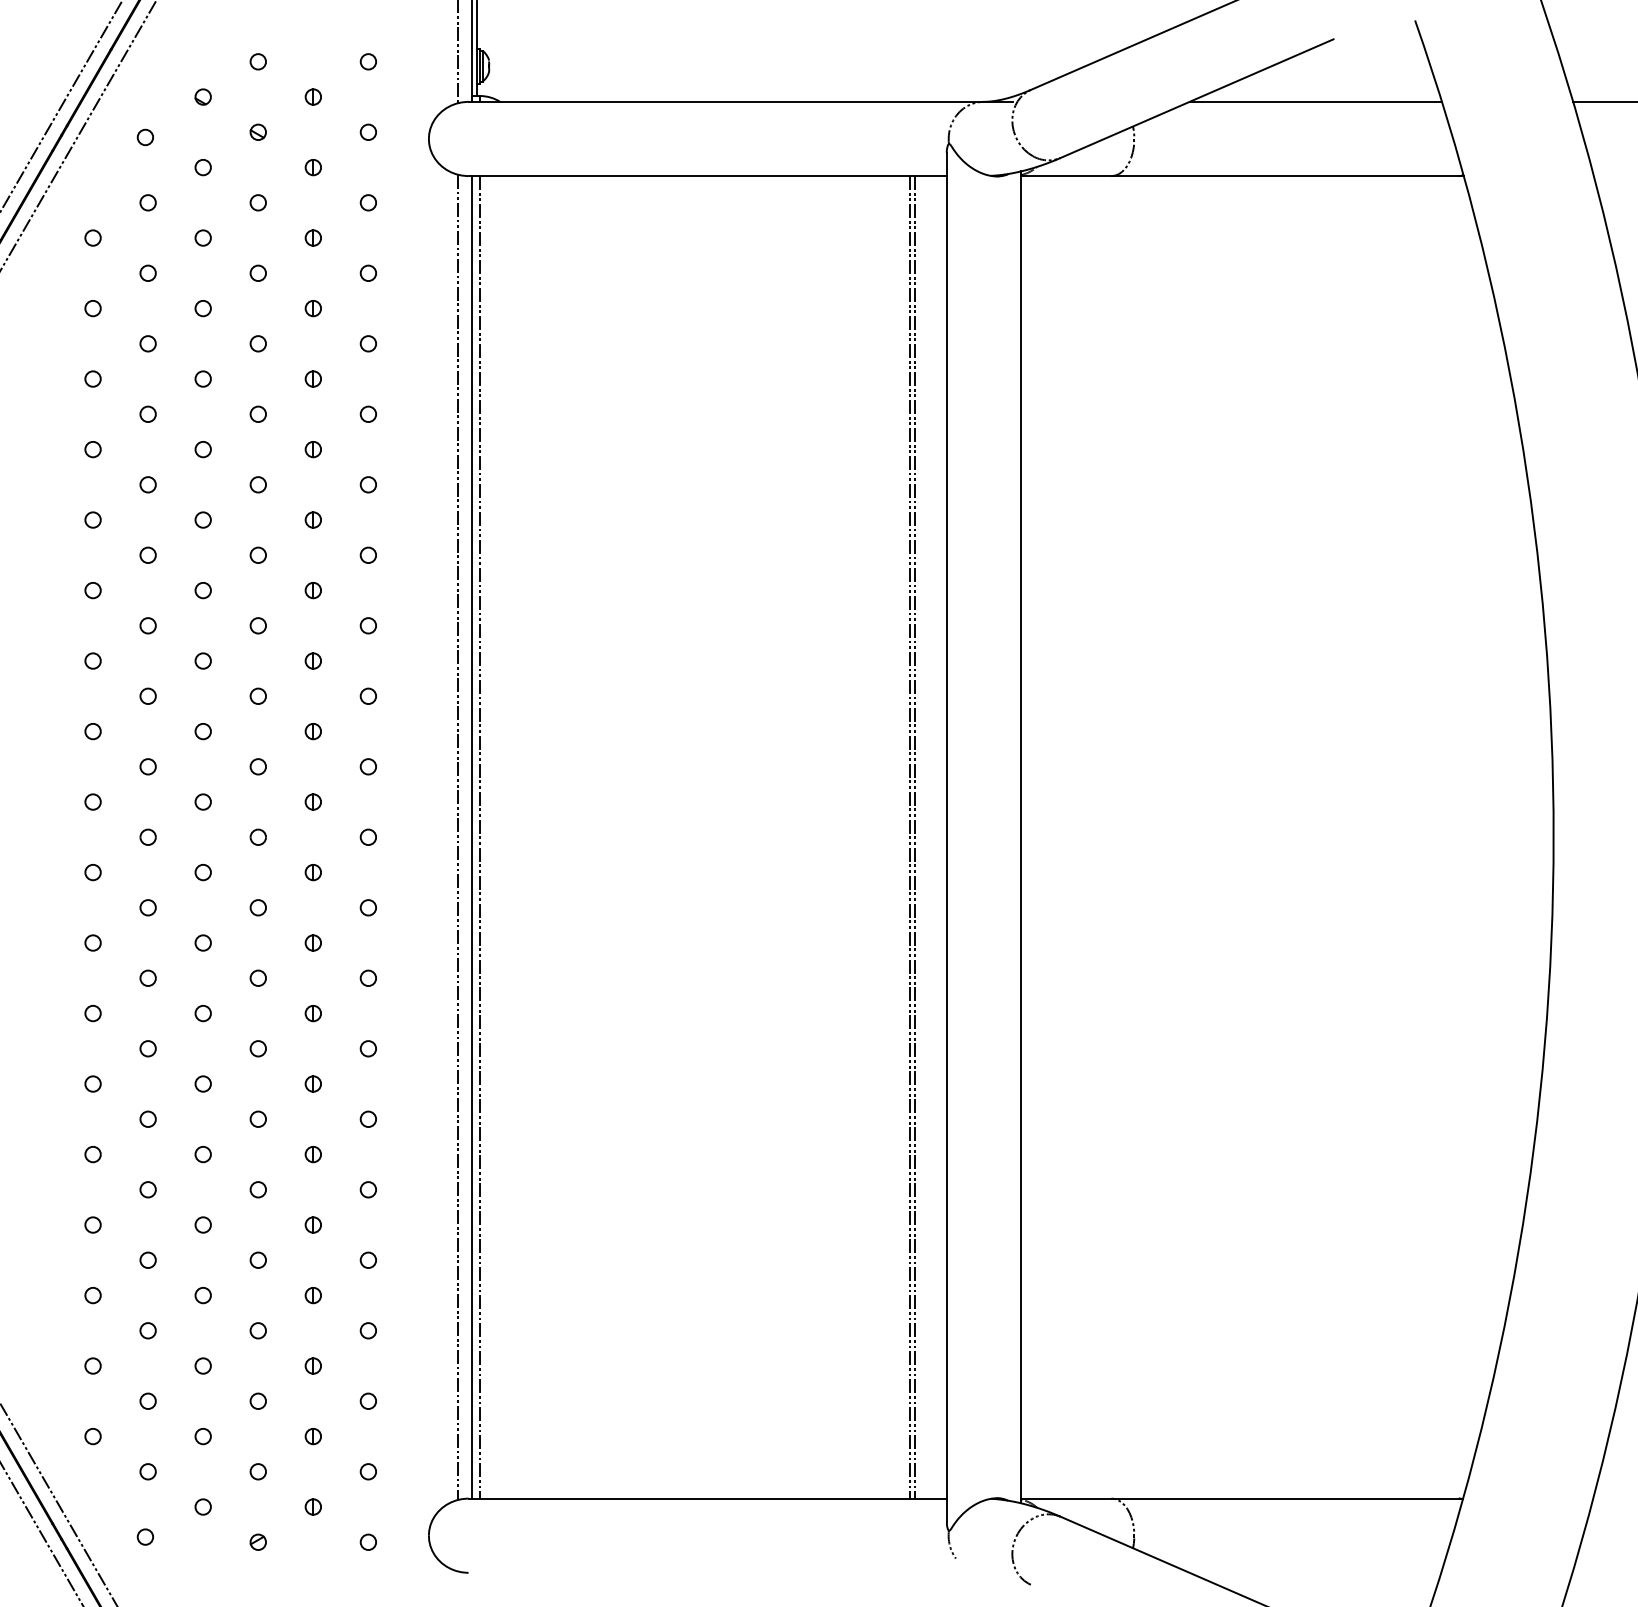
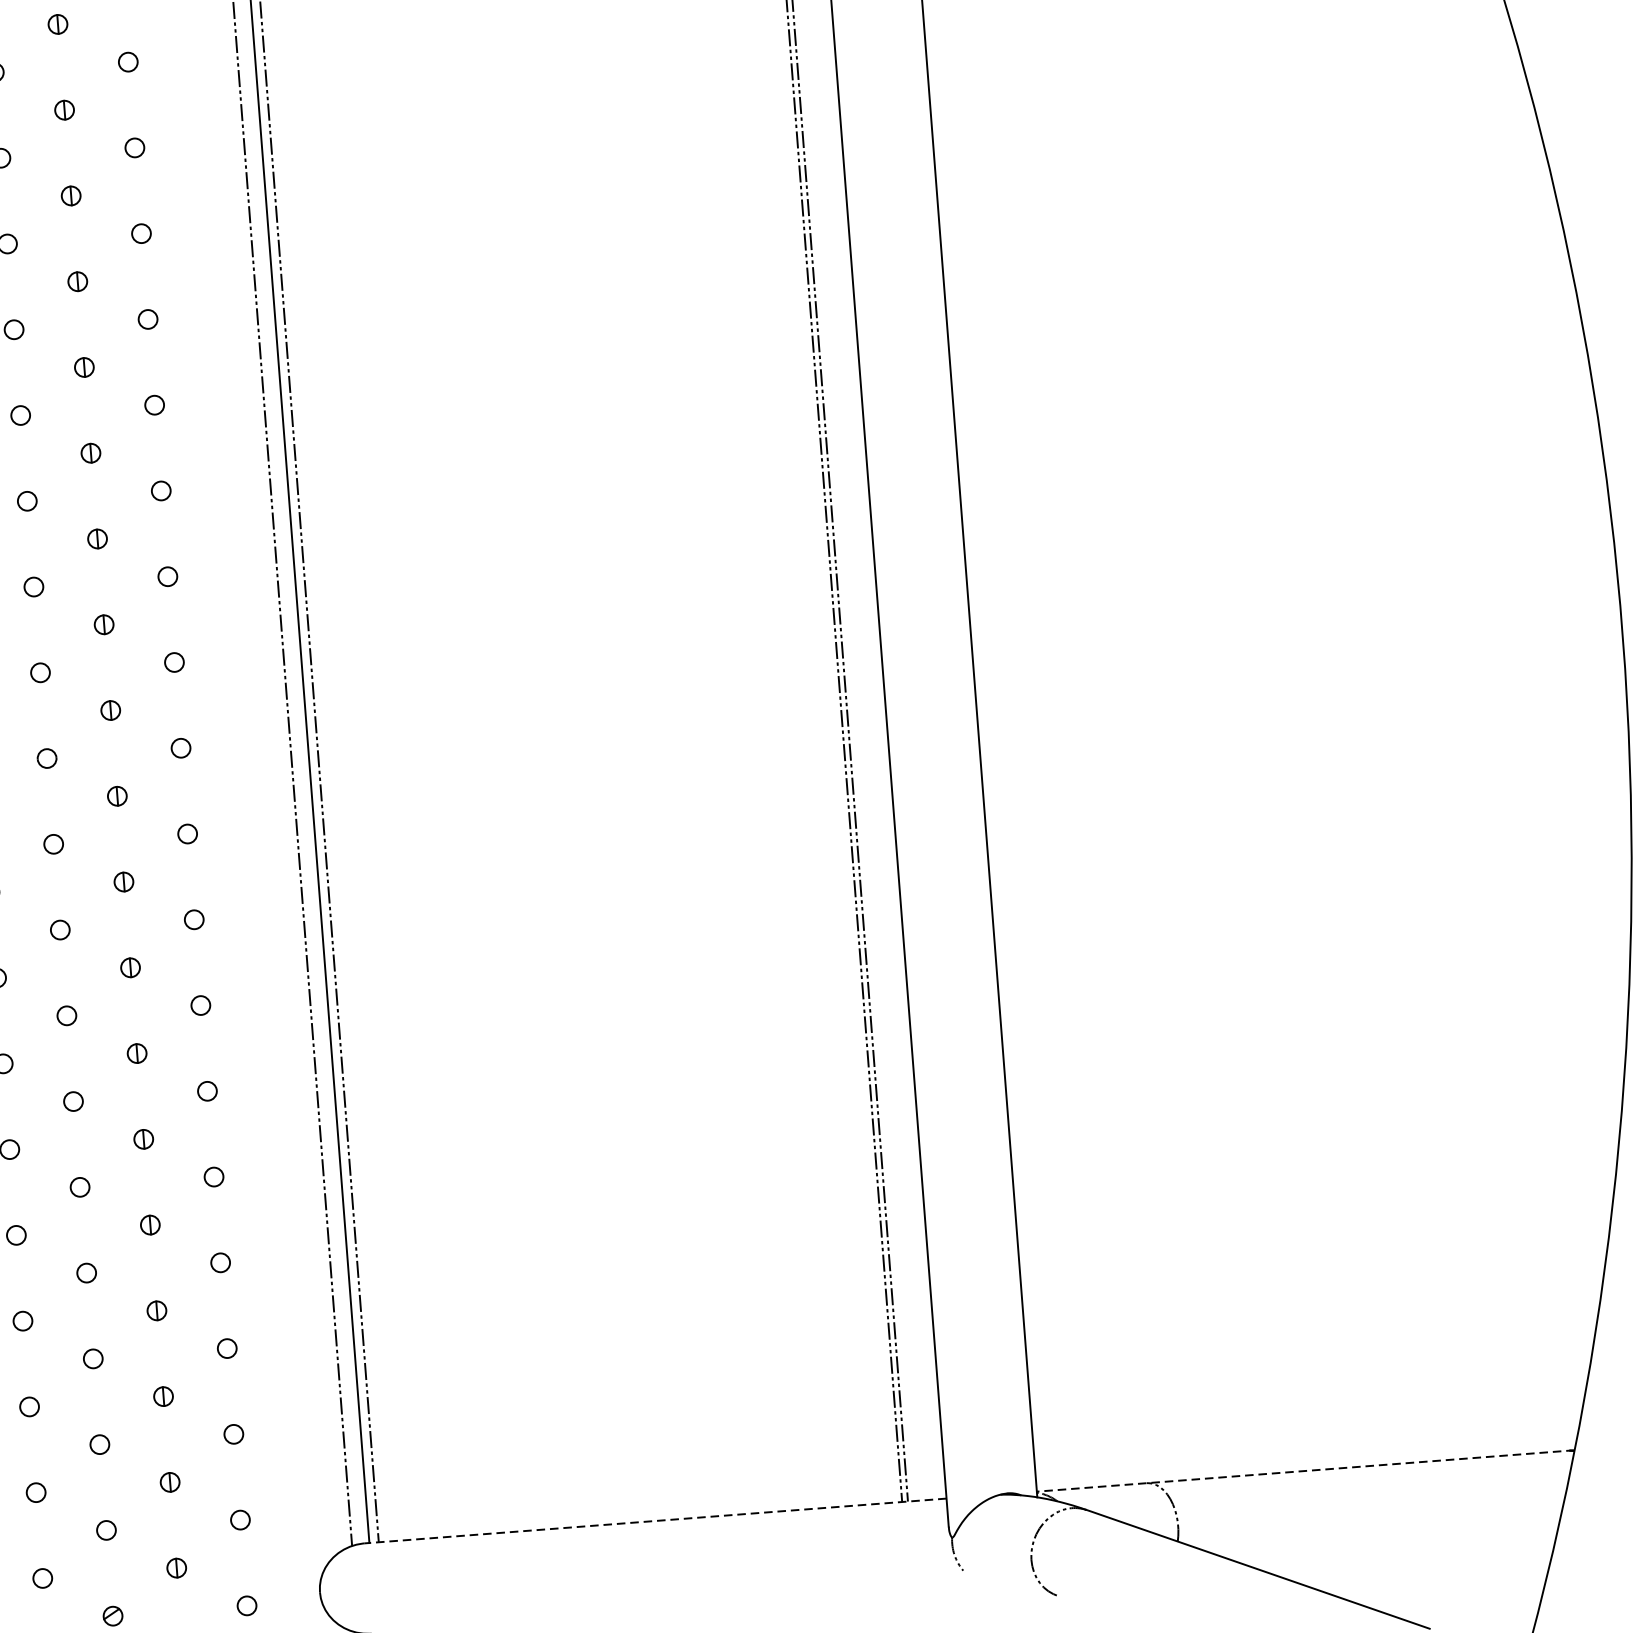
line: (707, 1498) -> (655, 1520), solid -> dashed
line: (1241, 1498) -> (1305, 1470), solid -> dashed

